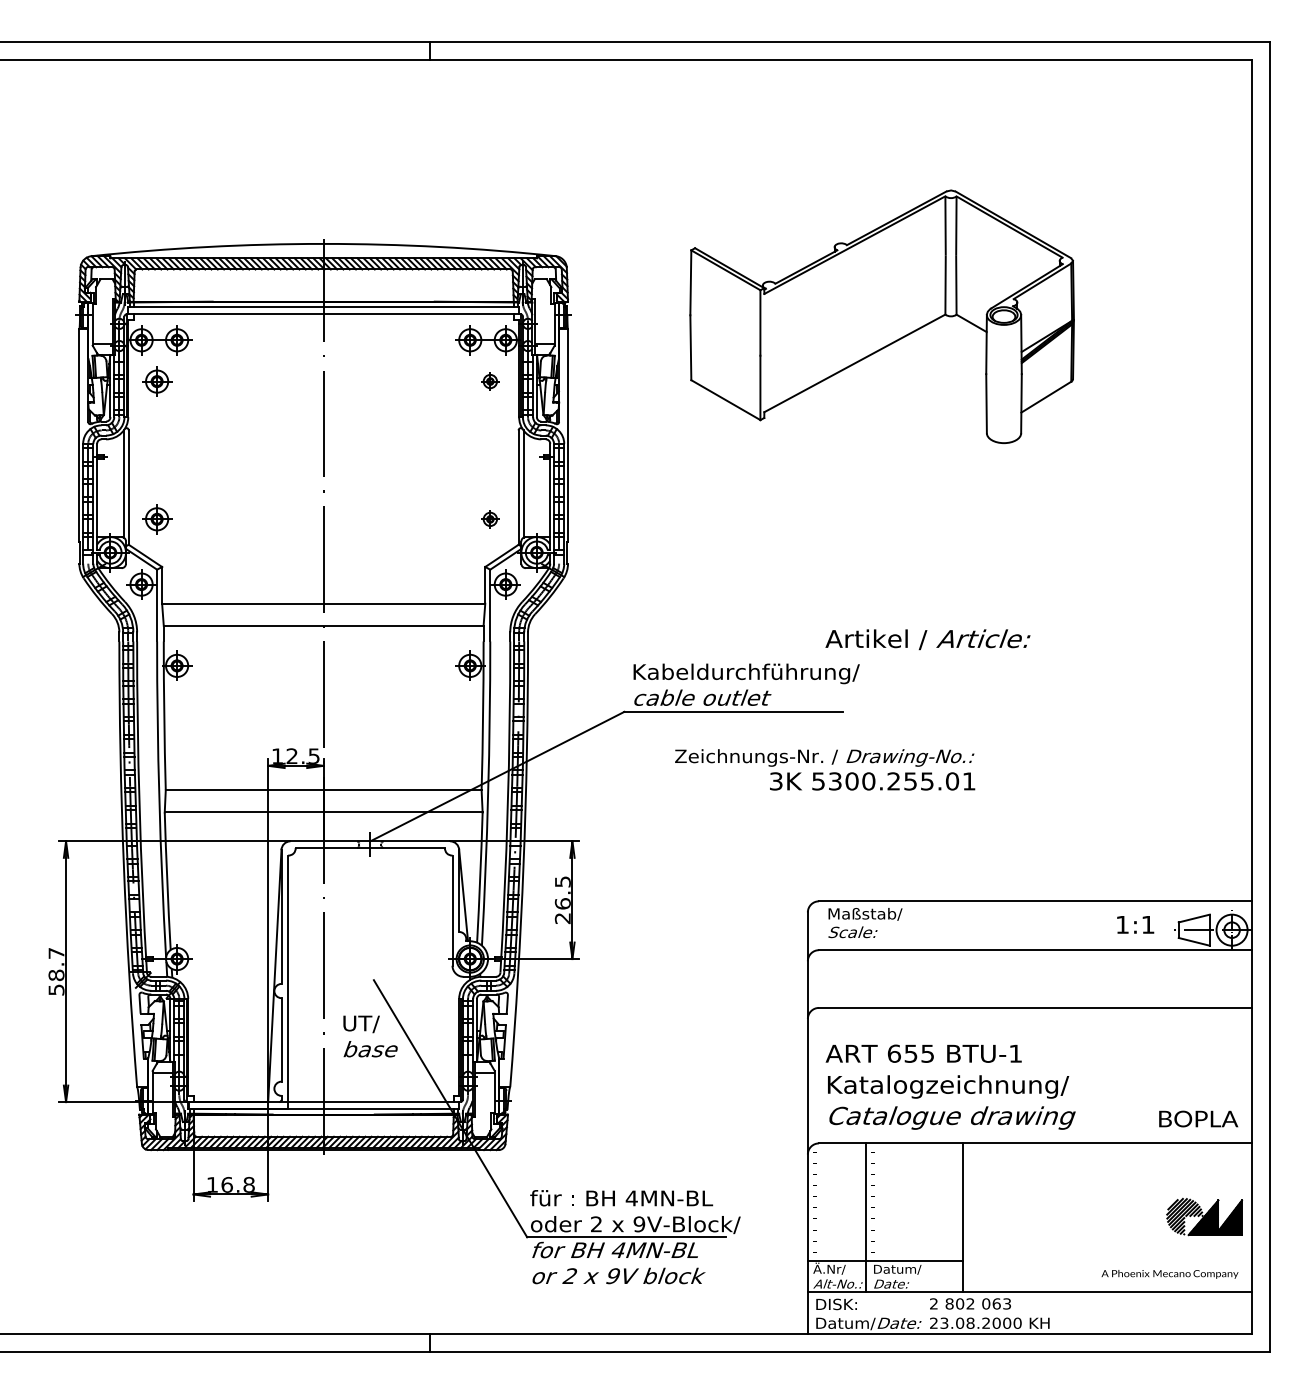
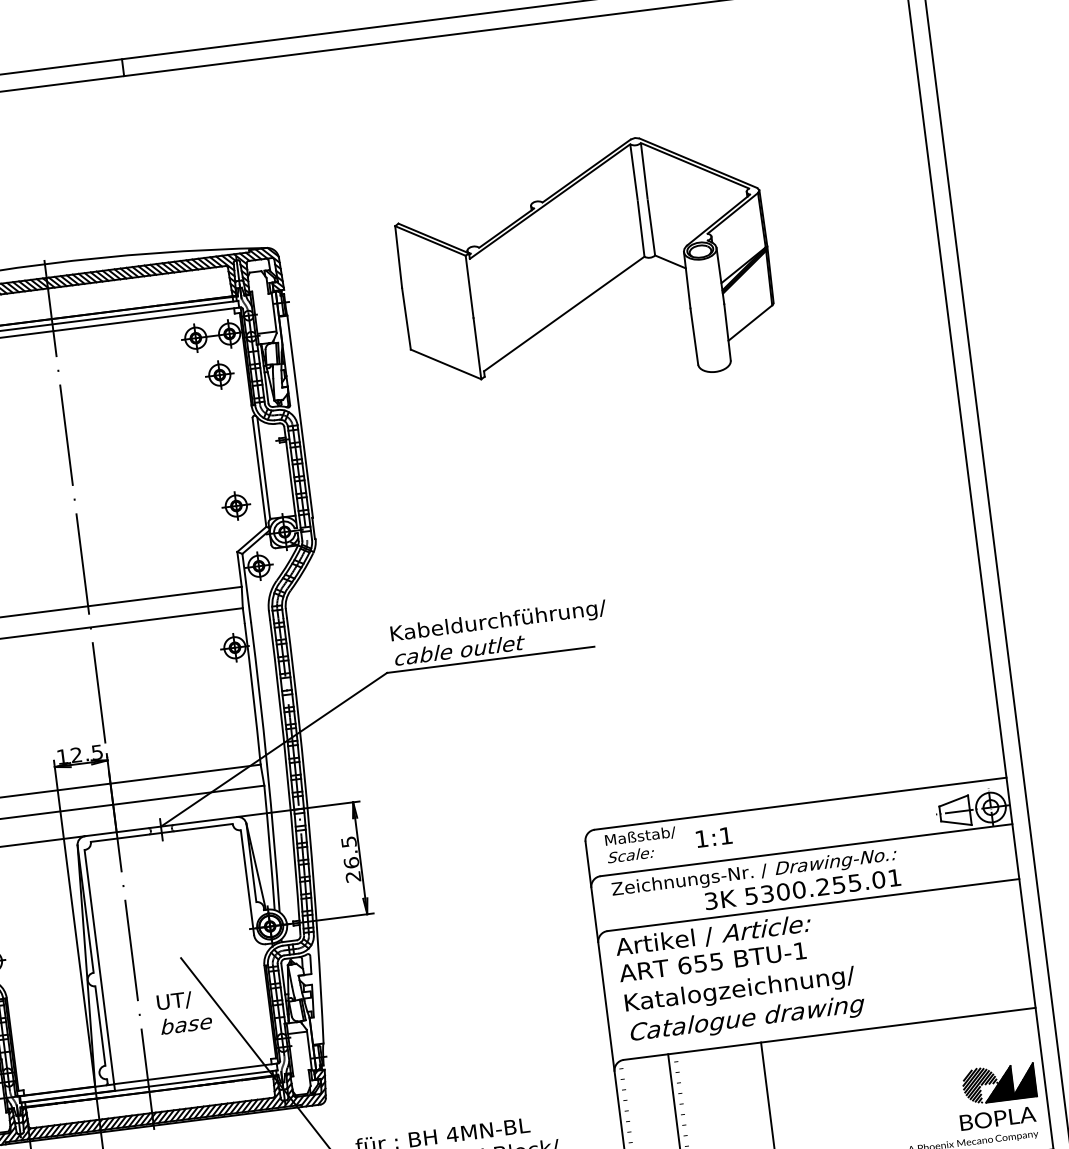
part: (490, 381) -> (220, 374), size x1.67
part: (490, 519) -> (236, 506), size x1.67
text: (927, 639) -> (712, 935), moved
text: (825, 769) -> (756, 883), moved
text: (1135, 924) -> (714, 837), moved
text: (1198, 1118) -> (997, 1118), moved

